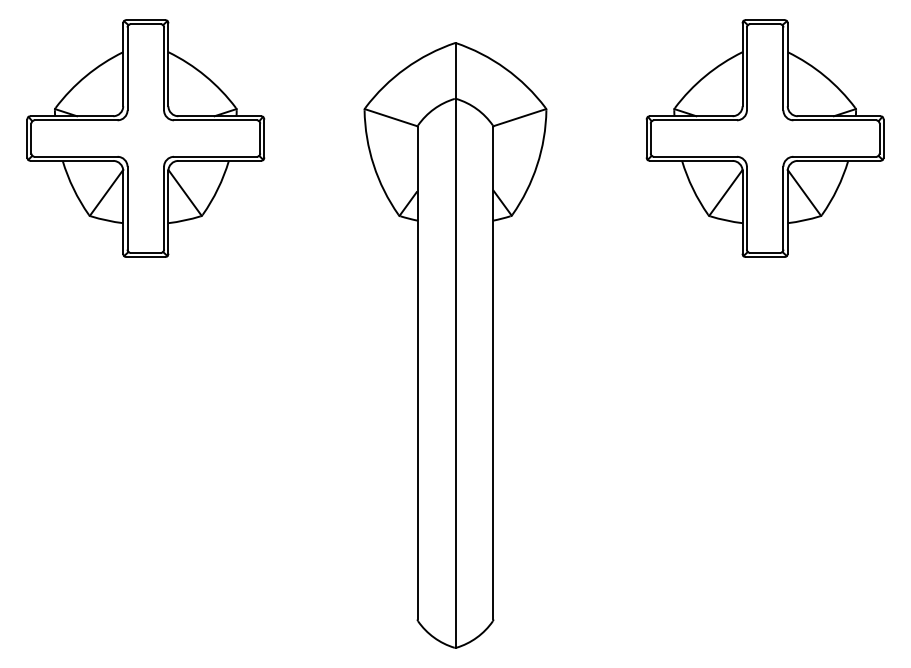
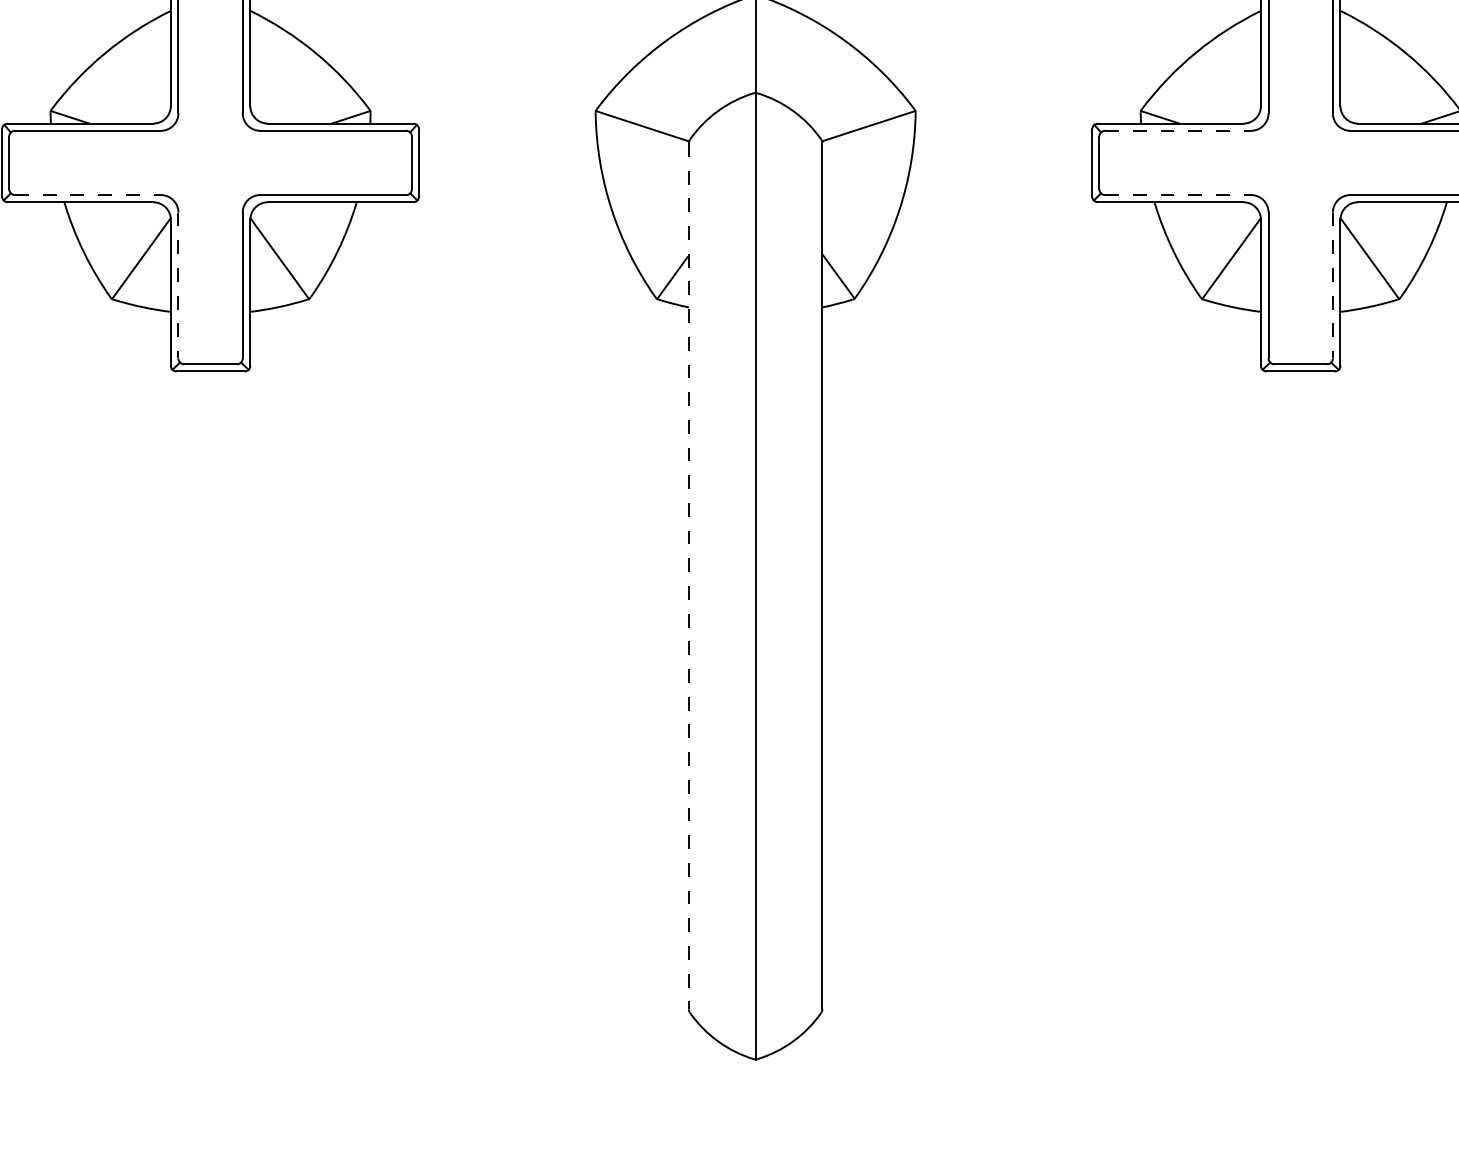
line: (696, 120) -> (1179, 131), solid -> dashed
line: (76, 156) -> (88, 194), solid -> dashed
line: (696, 156) -> (1179, 194), solid -> dashed
line: (127, 208) -> (178, 286), solid -> dashed
line: (783, 208) -> (1332, 286), solid -> dashed
line: (417, 373) -> (688, 576), solid -> dashed

